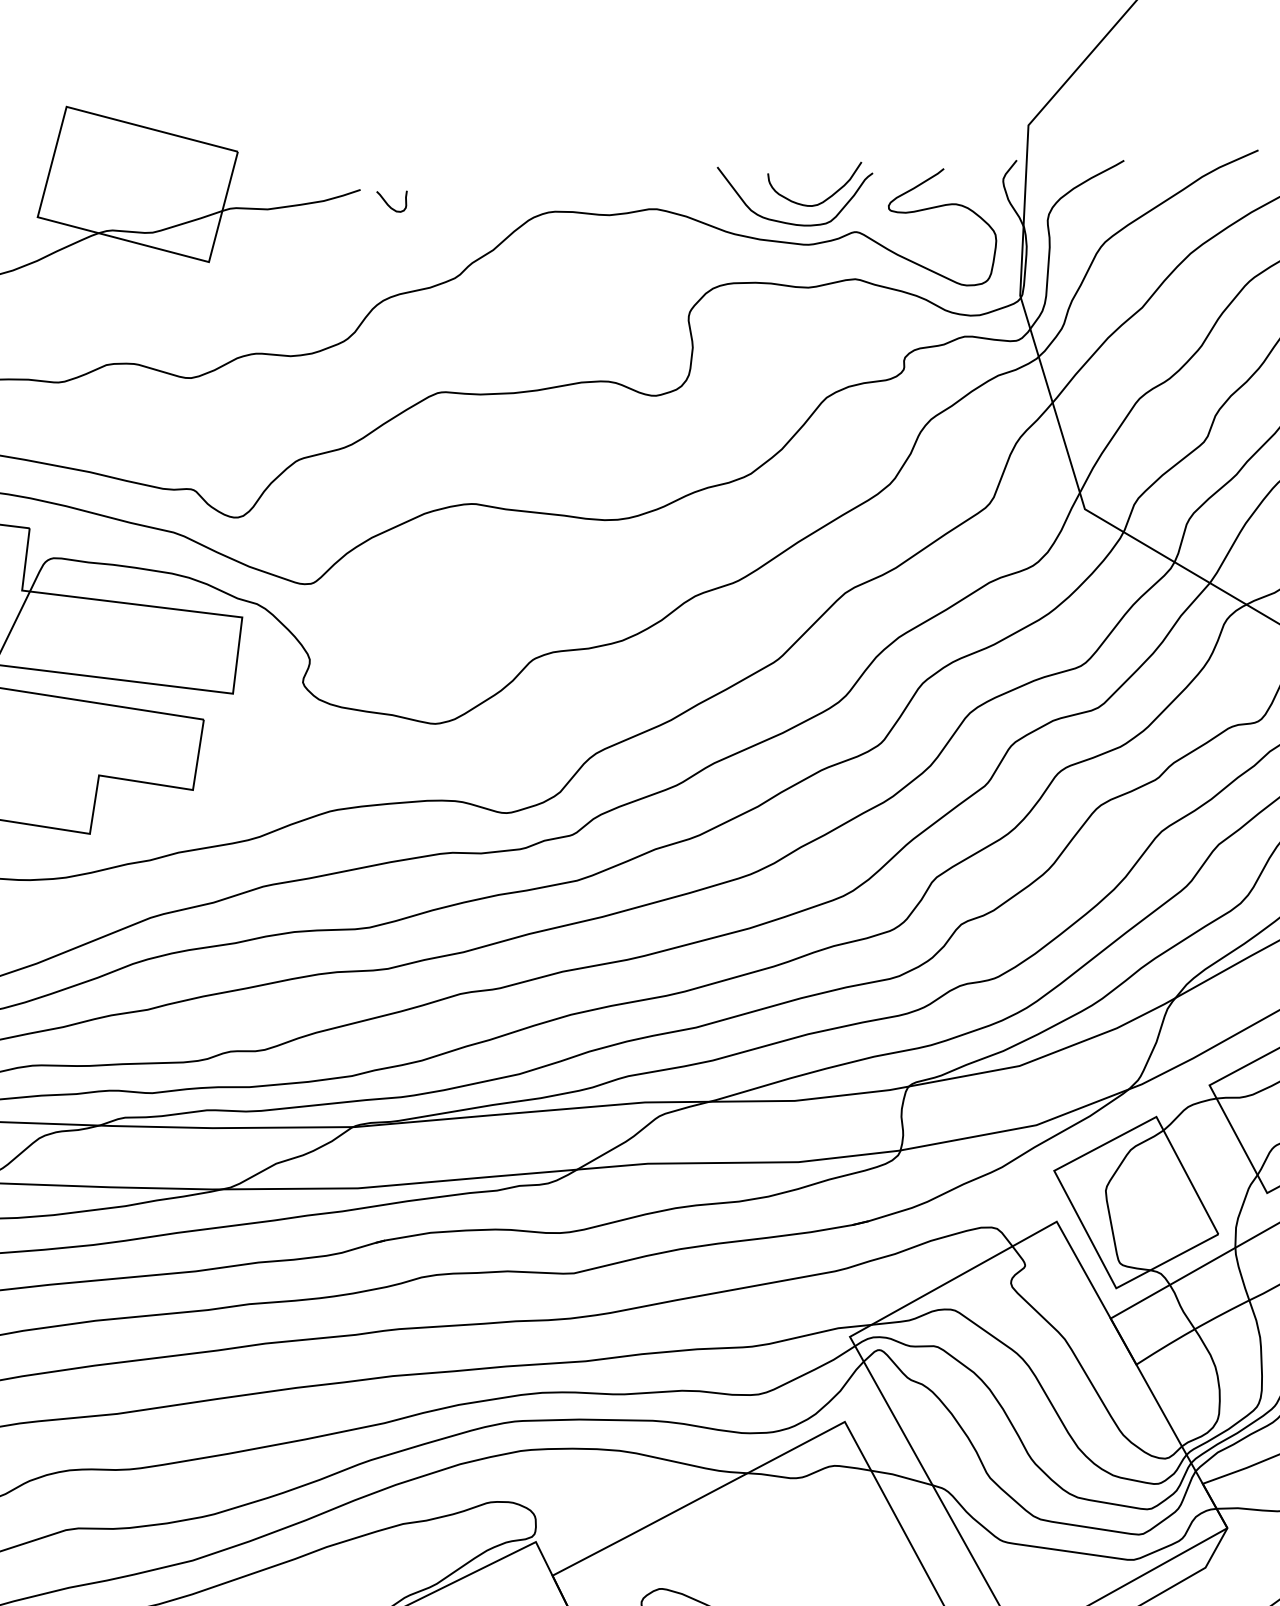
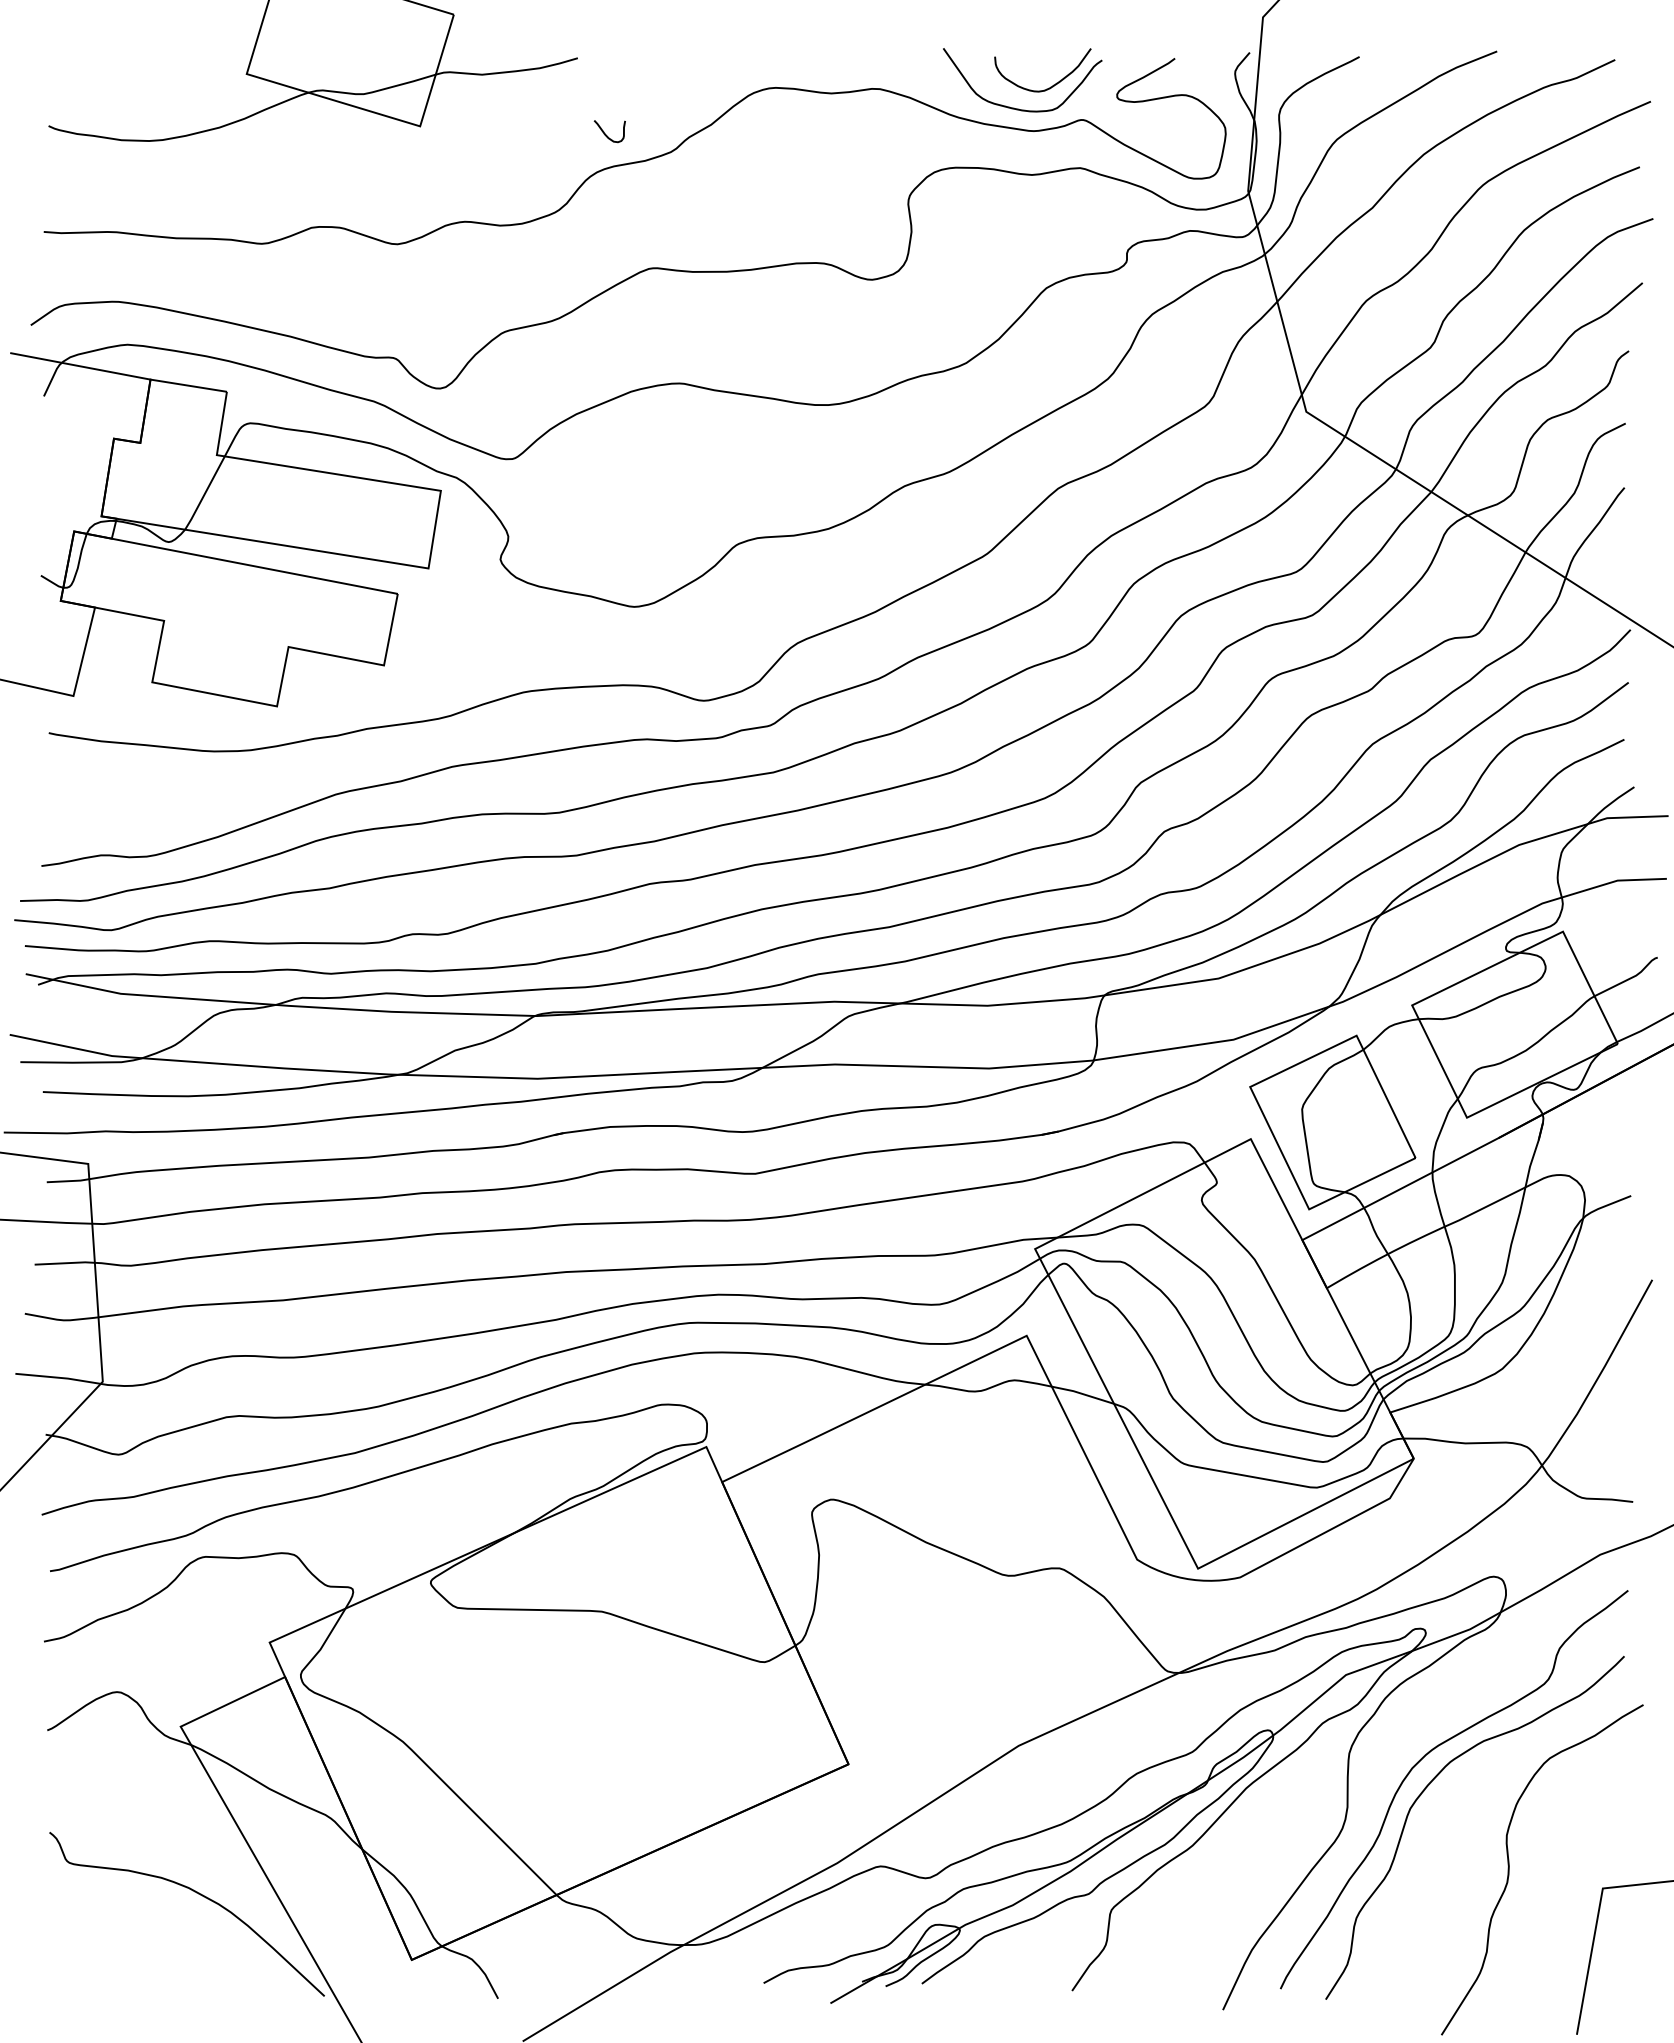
curve: (389, 204) -> (606, 134), moved

